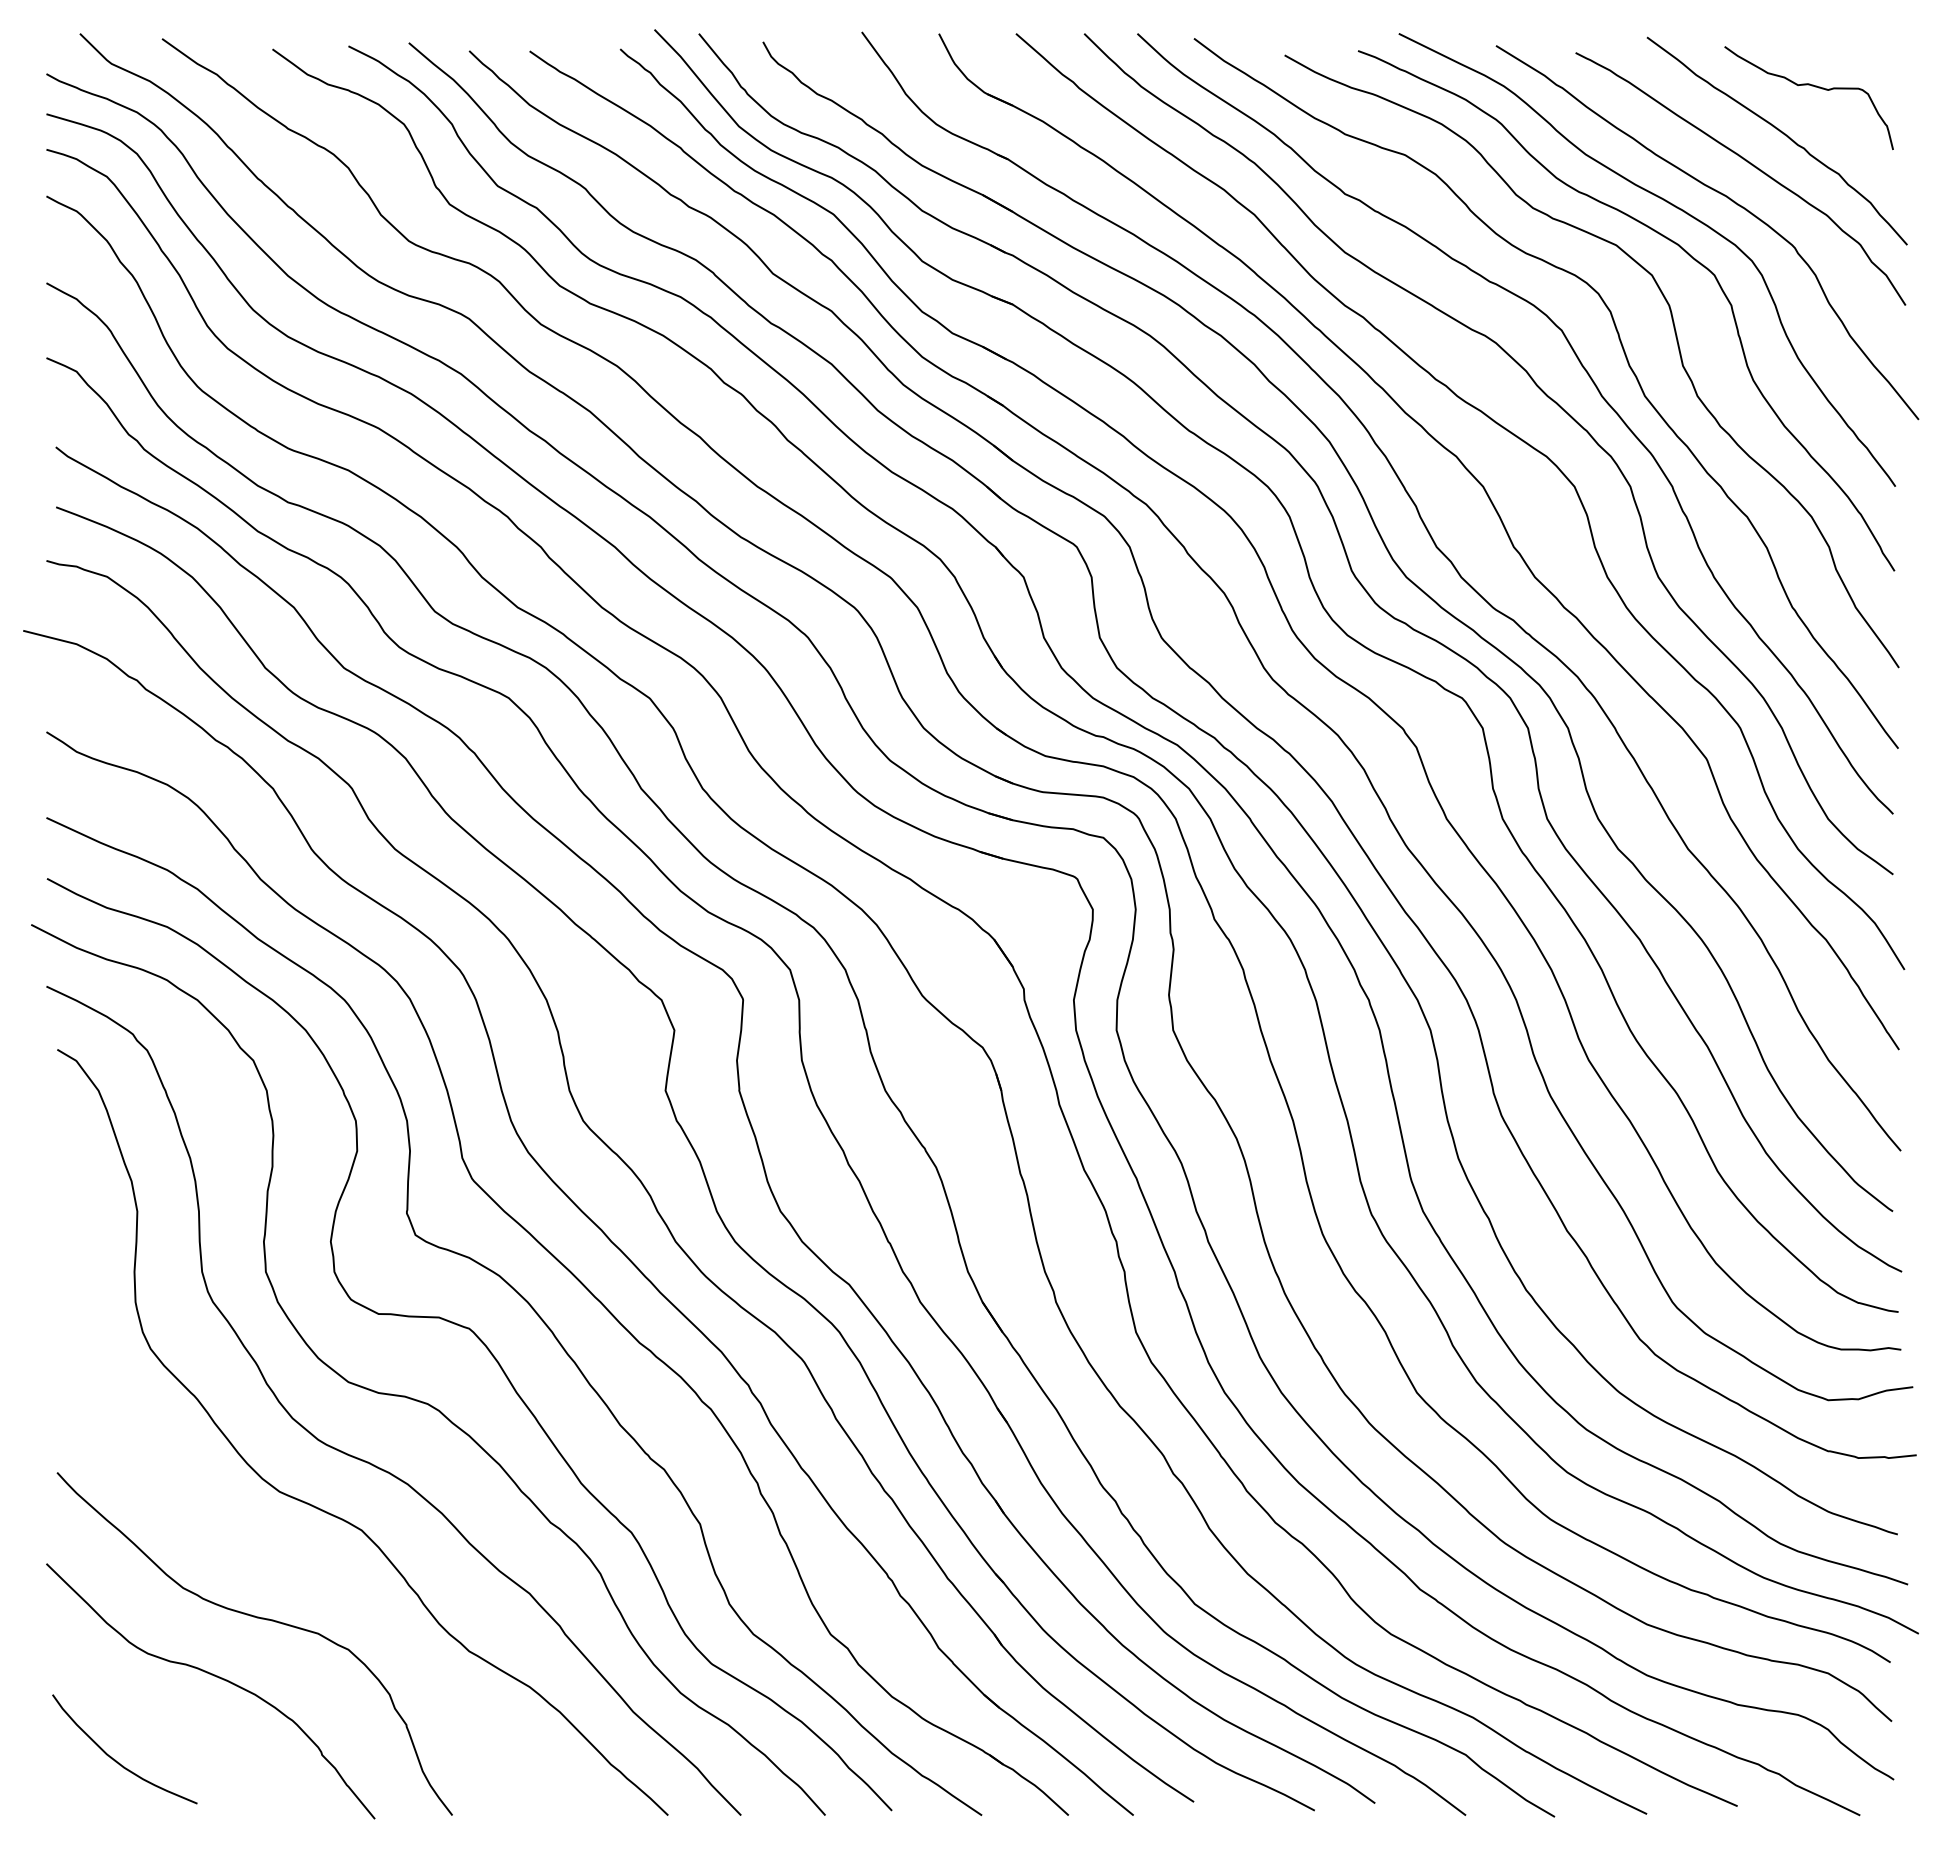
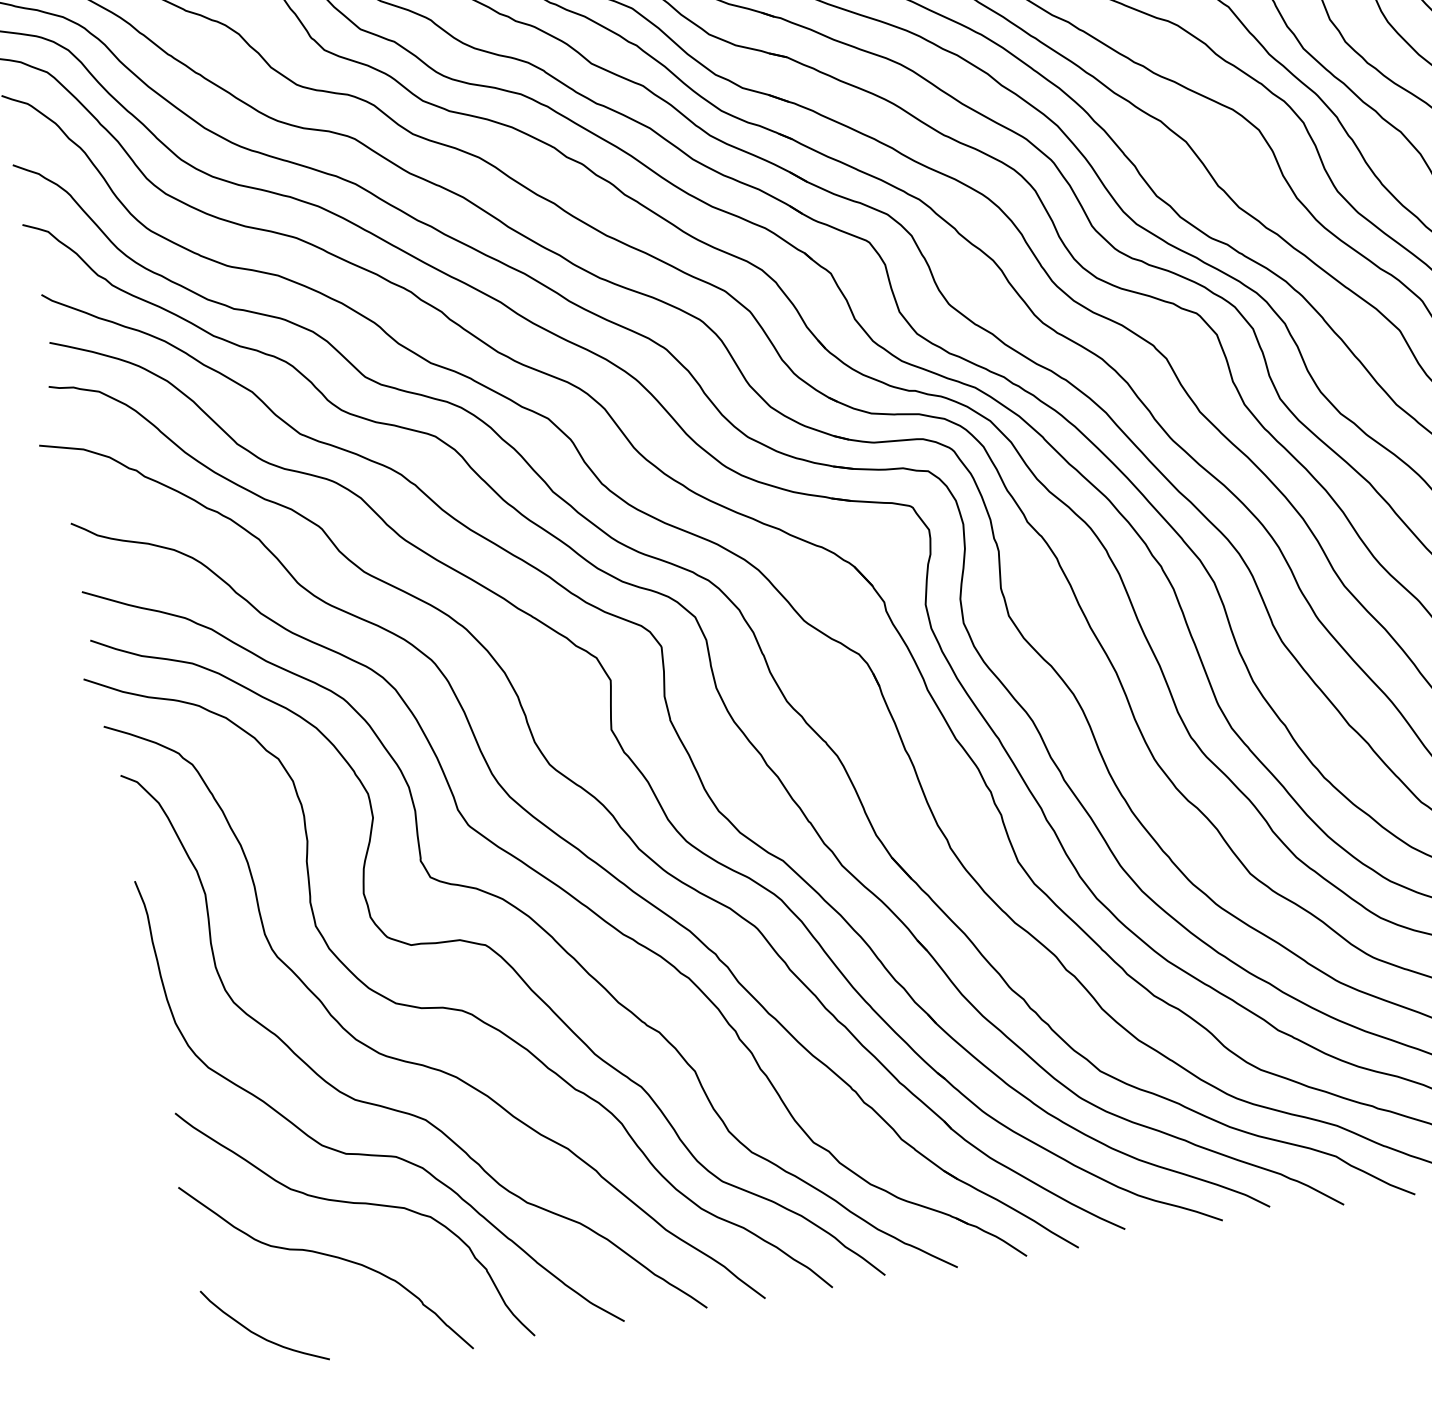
curve: (293, 1562) -> (375, 1154), added

